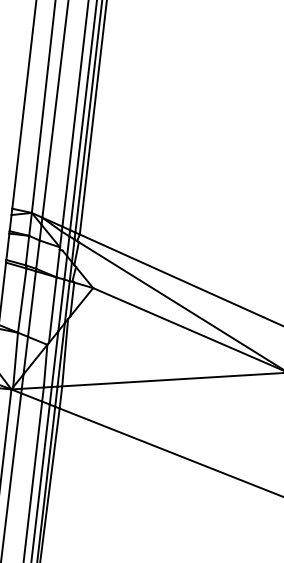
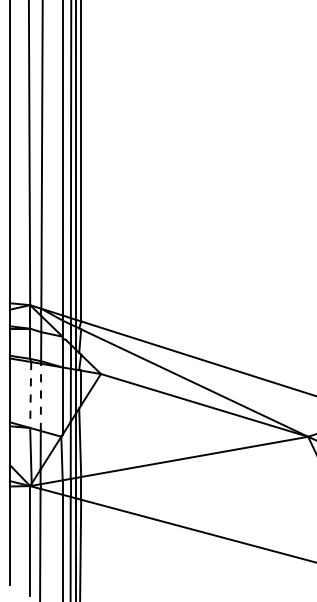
line: (21, 301) -> (30, 395), solid -> dashed
line: (31, 304) -> (40, 397), solid -> dashed

